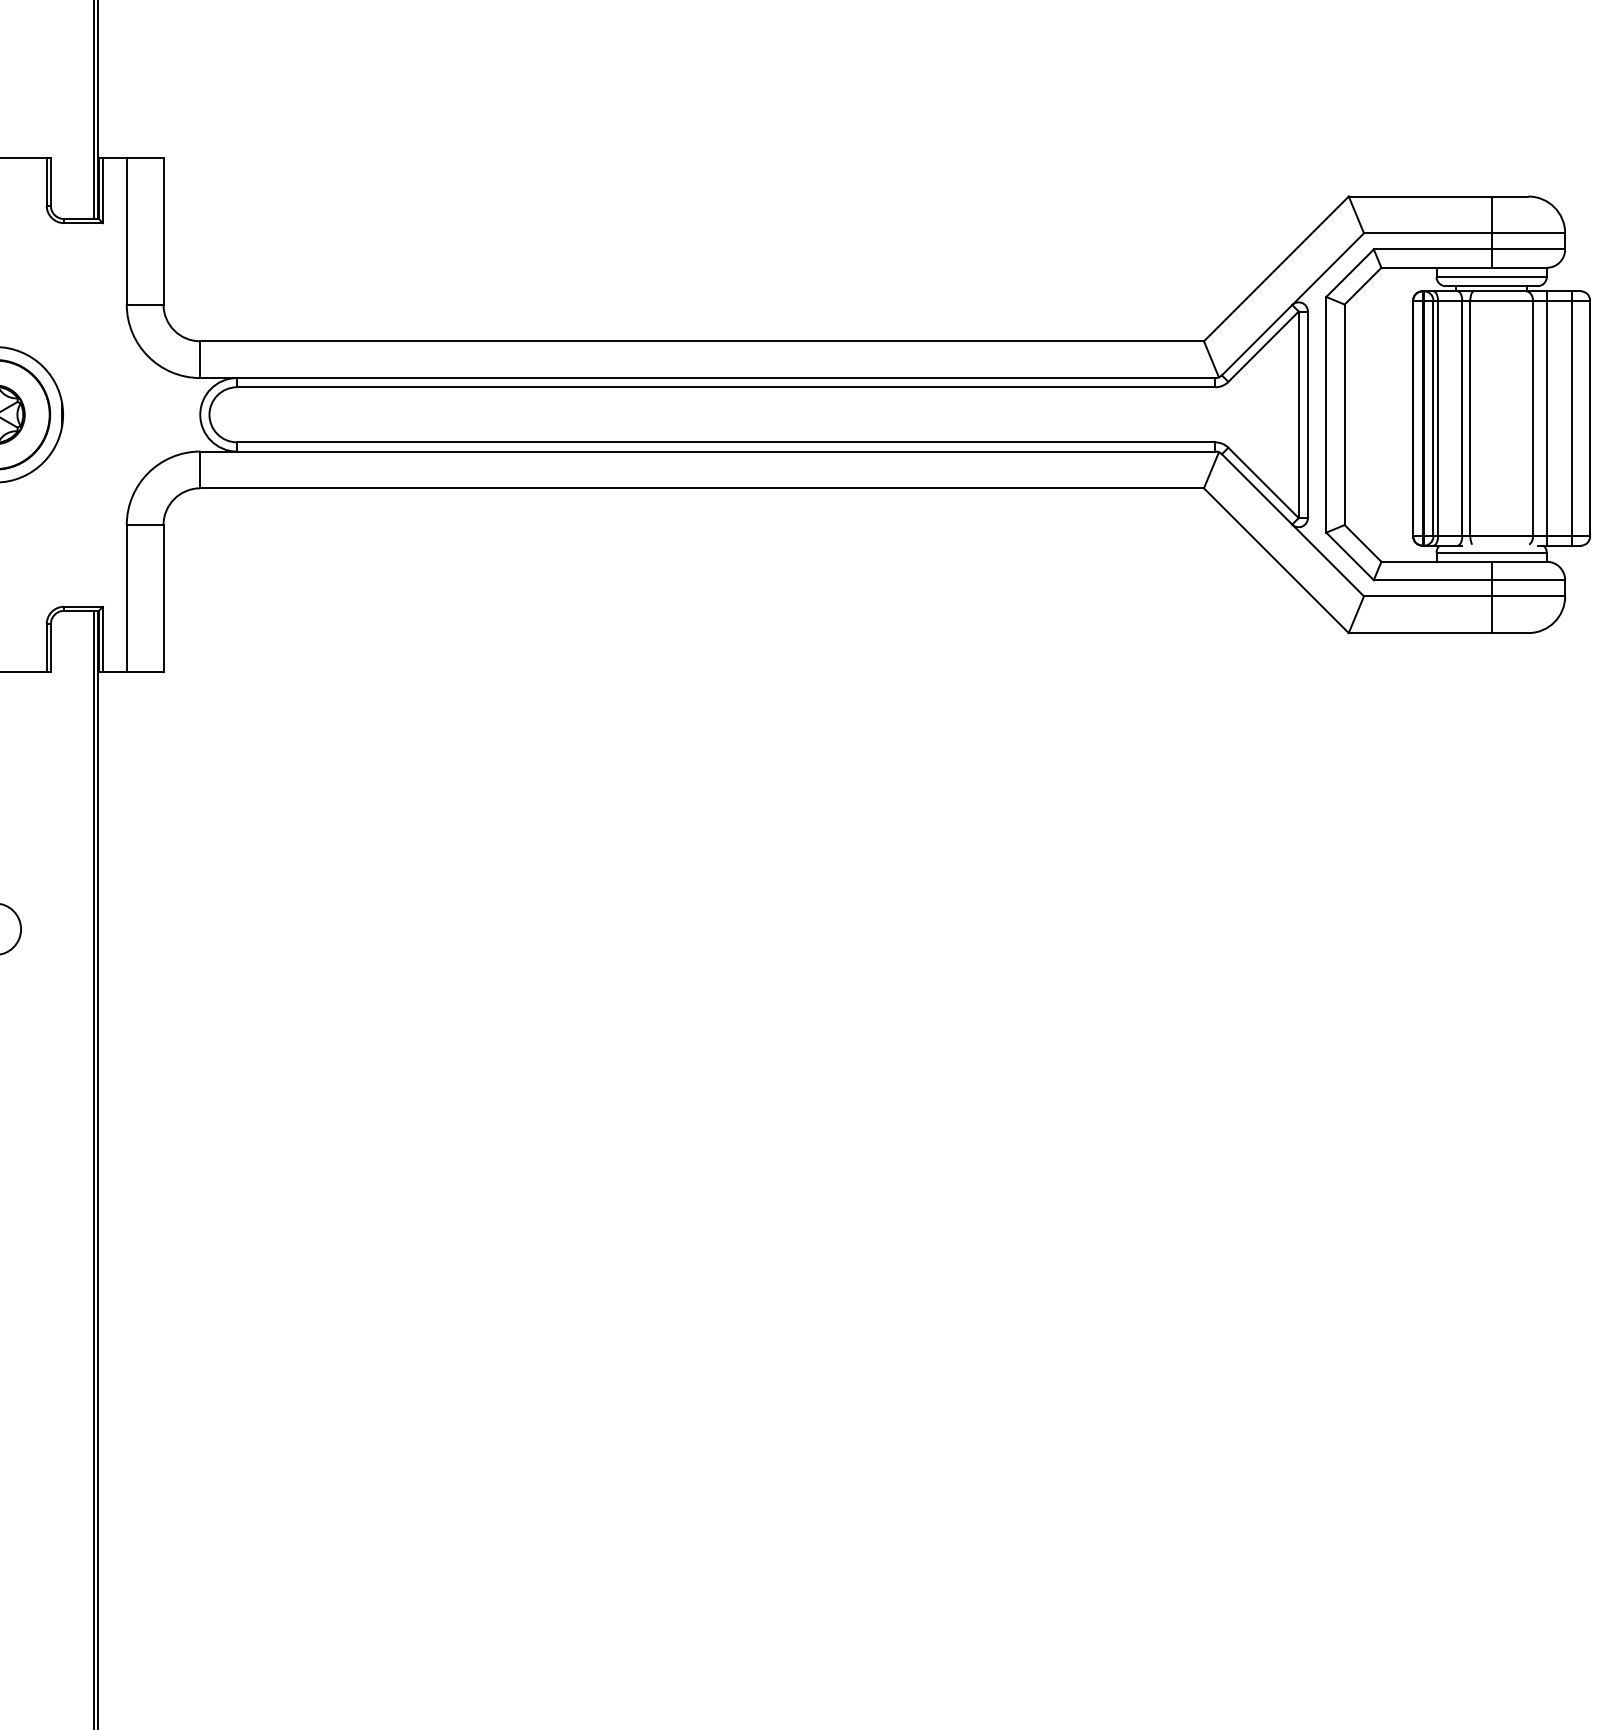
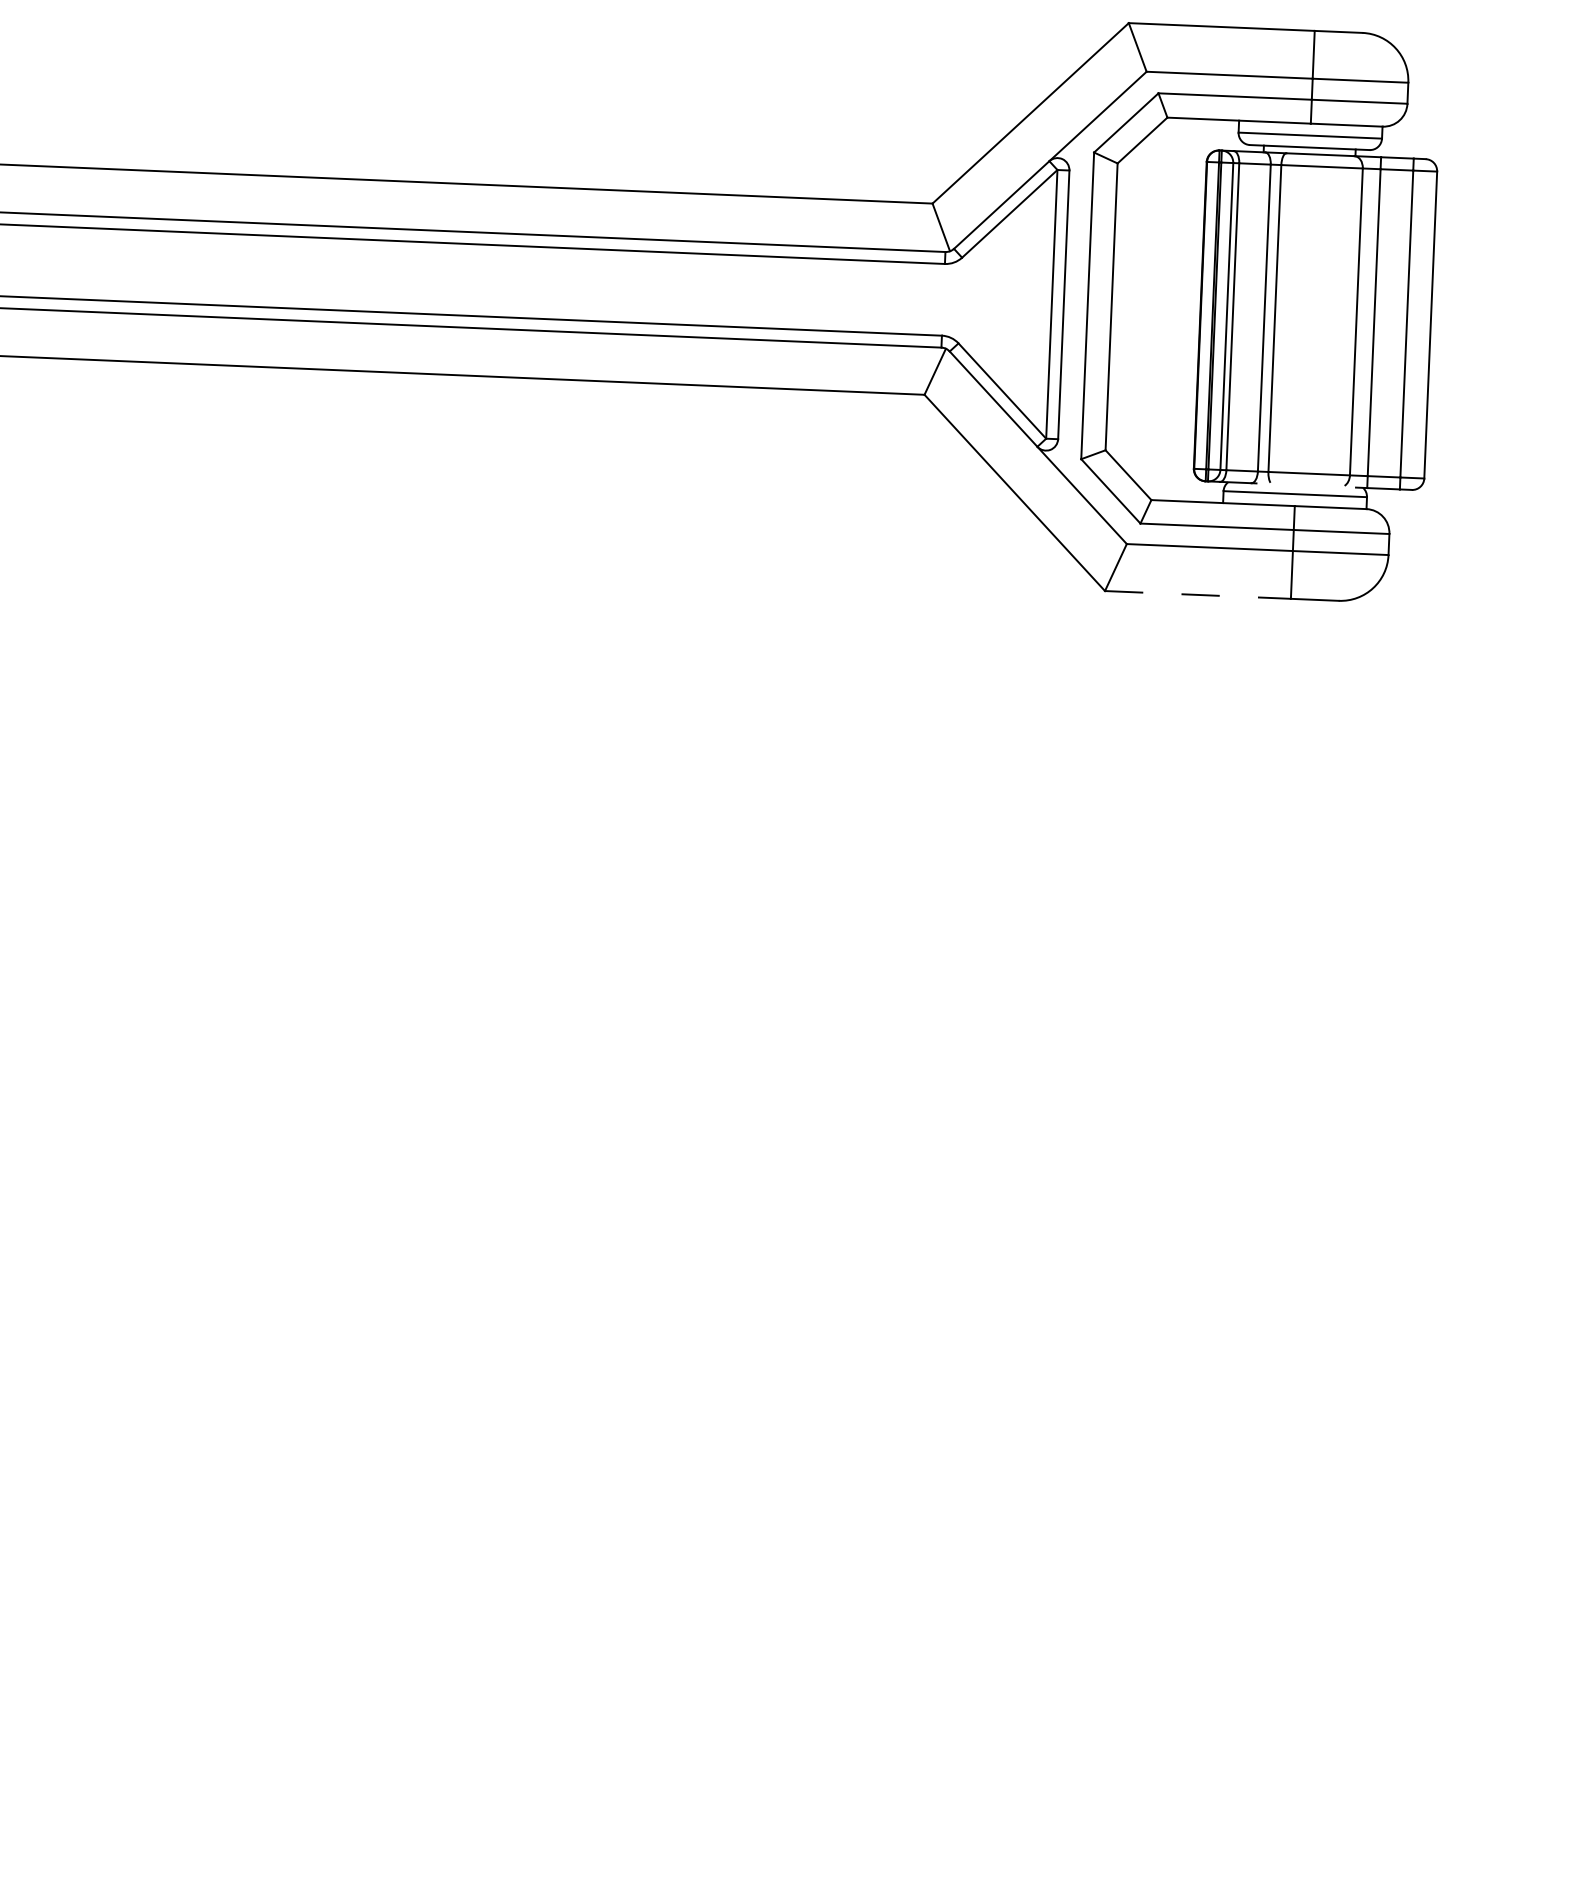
line: (1420, 633) -> (1198, 595), solid -> dashed

